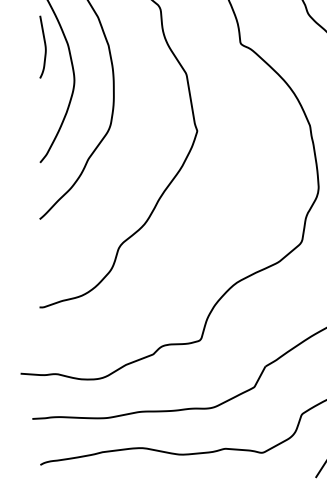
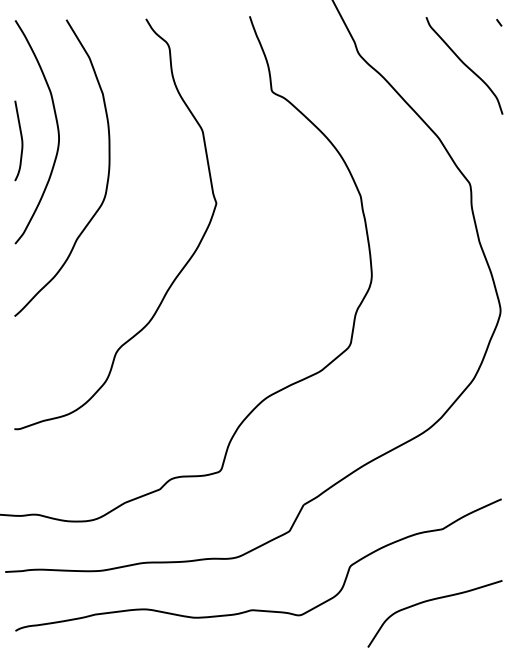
curve: (45, 46) -> (21, 140), moved

